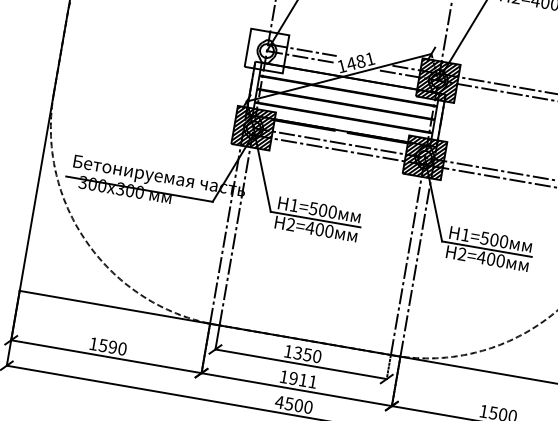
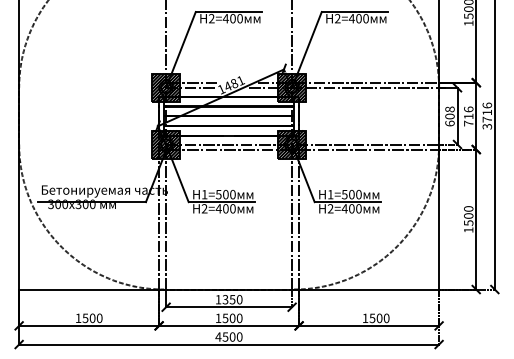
hatch: (267, 50) -> (166, 87), added
text: (112, 346) -> (92, 317), 1590 -> 1500
text: (303, 380) -> (232, 318), 1911 -> 1500

